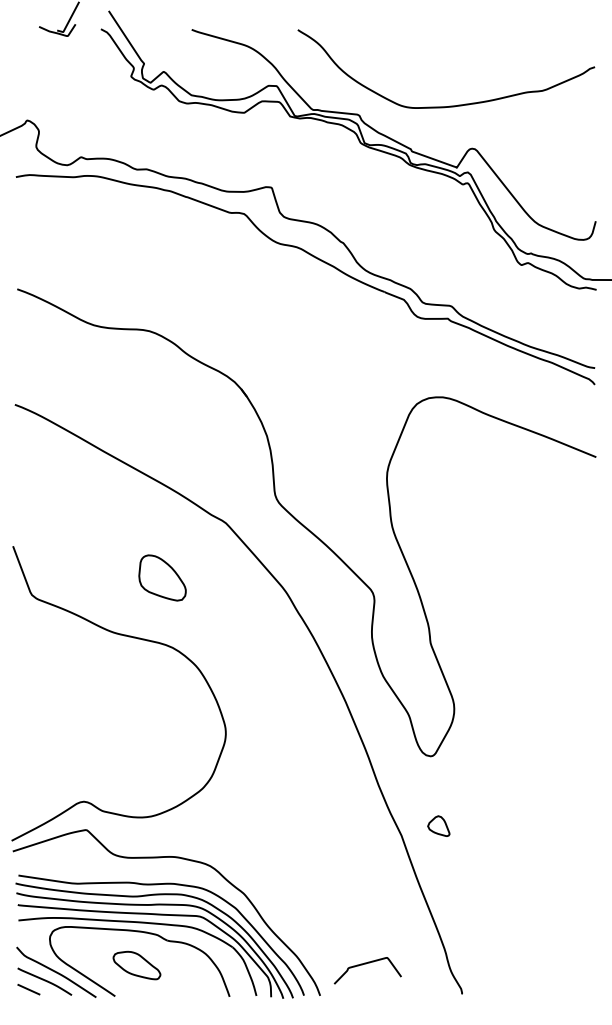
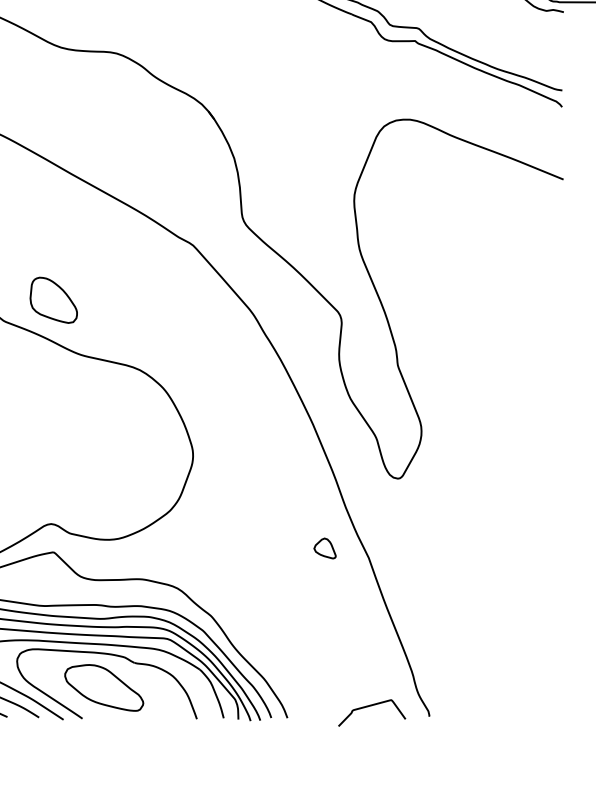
part: (162, 577) -> (53, 299), moved
part: (438, 825) -> (324, 547), moved
curve: (366, 964) -> (370, 706), moved
part: (136, 965) -> (103, 687), size x1.67

